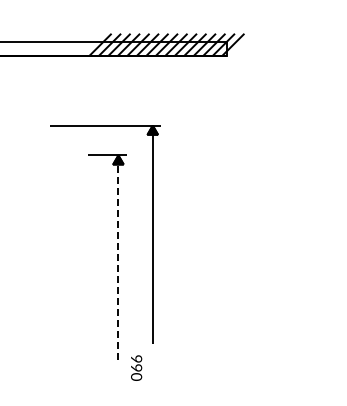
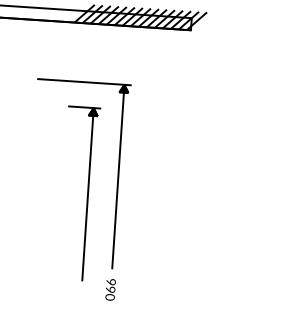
line: (118, 262) -> (87, 198), dashed -> solid
text: (136, 367) -> (110, 289), moved

